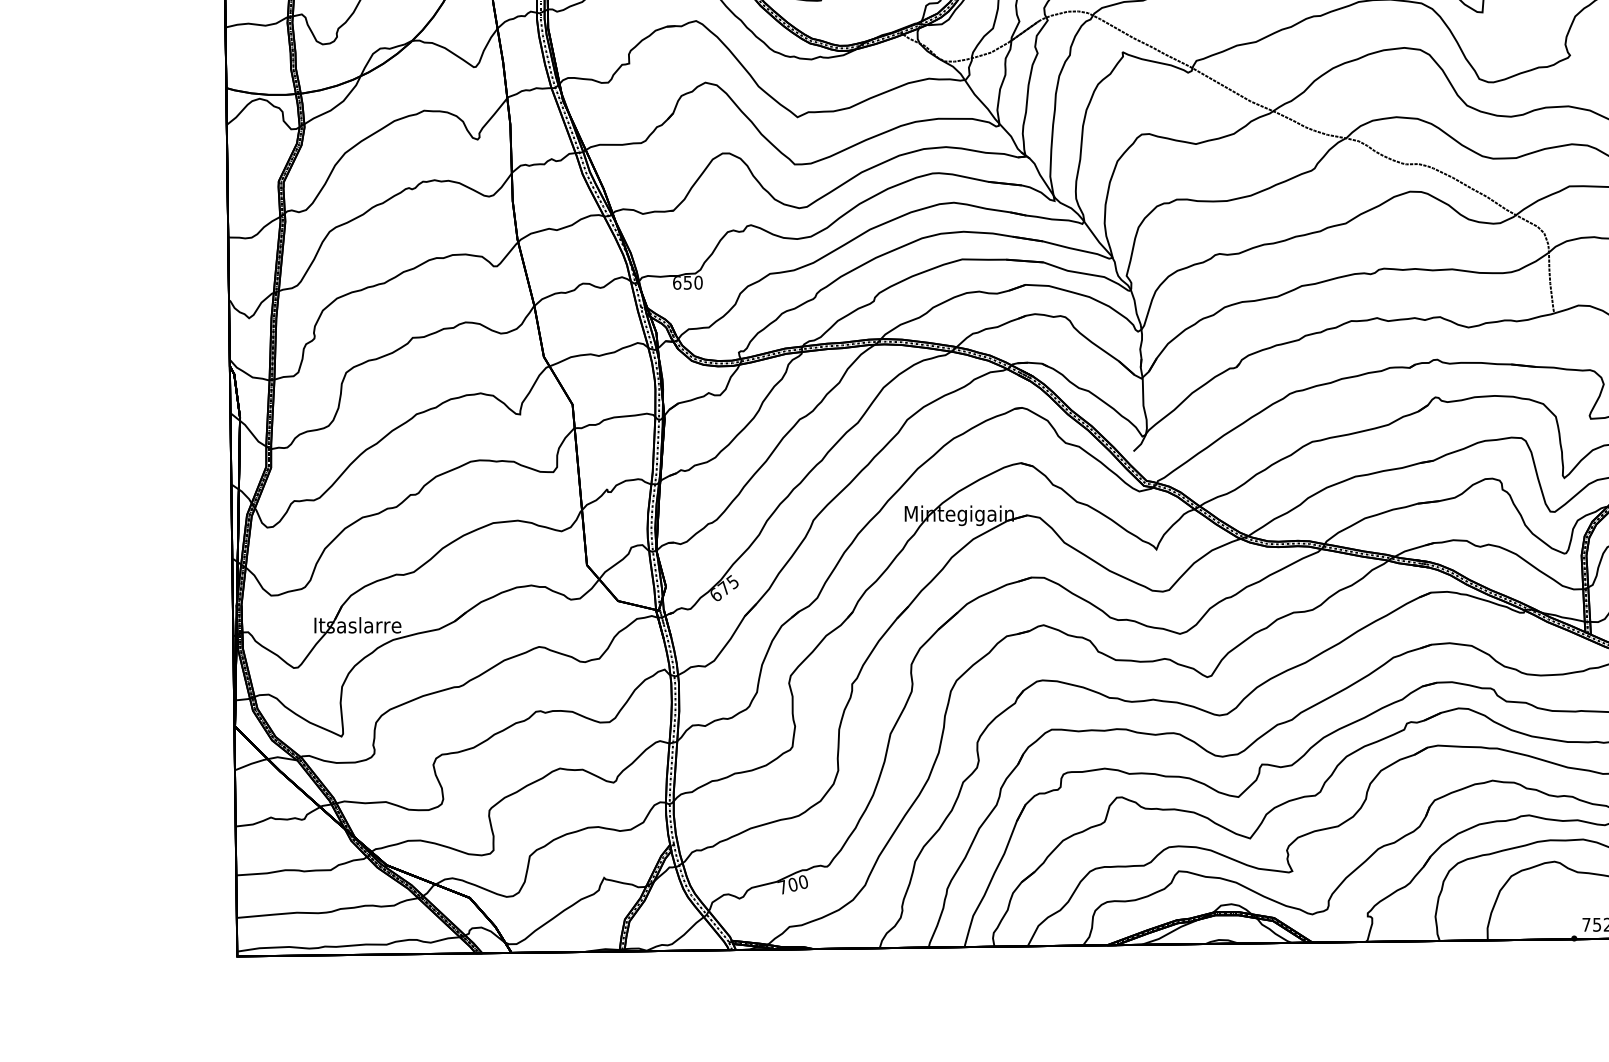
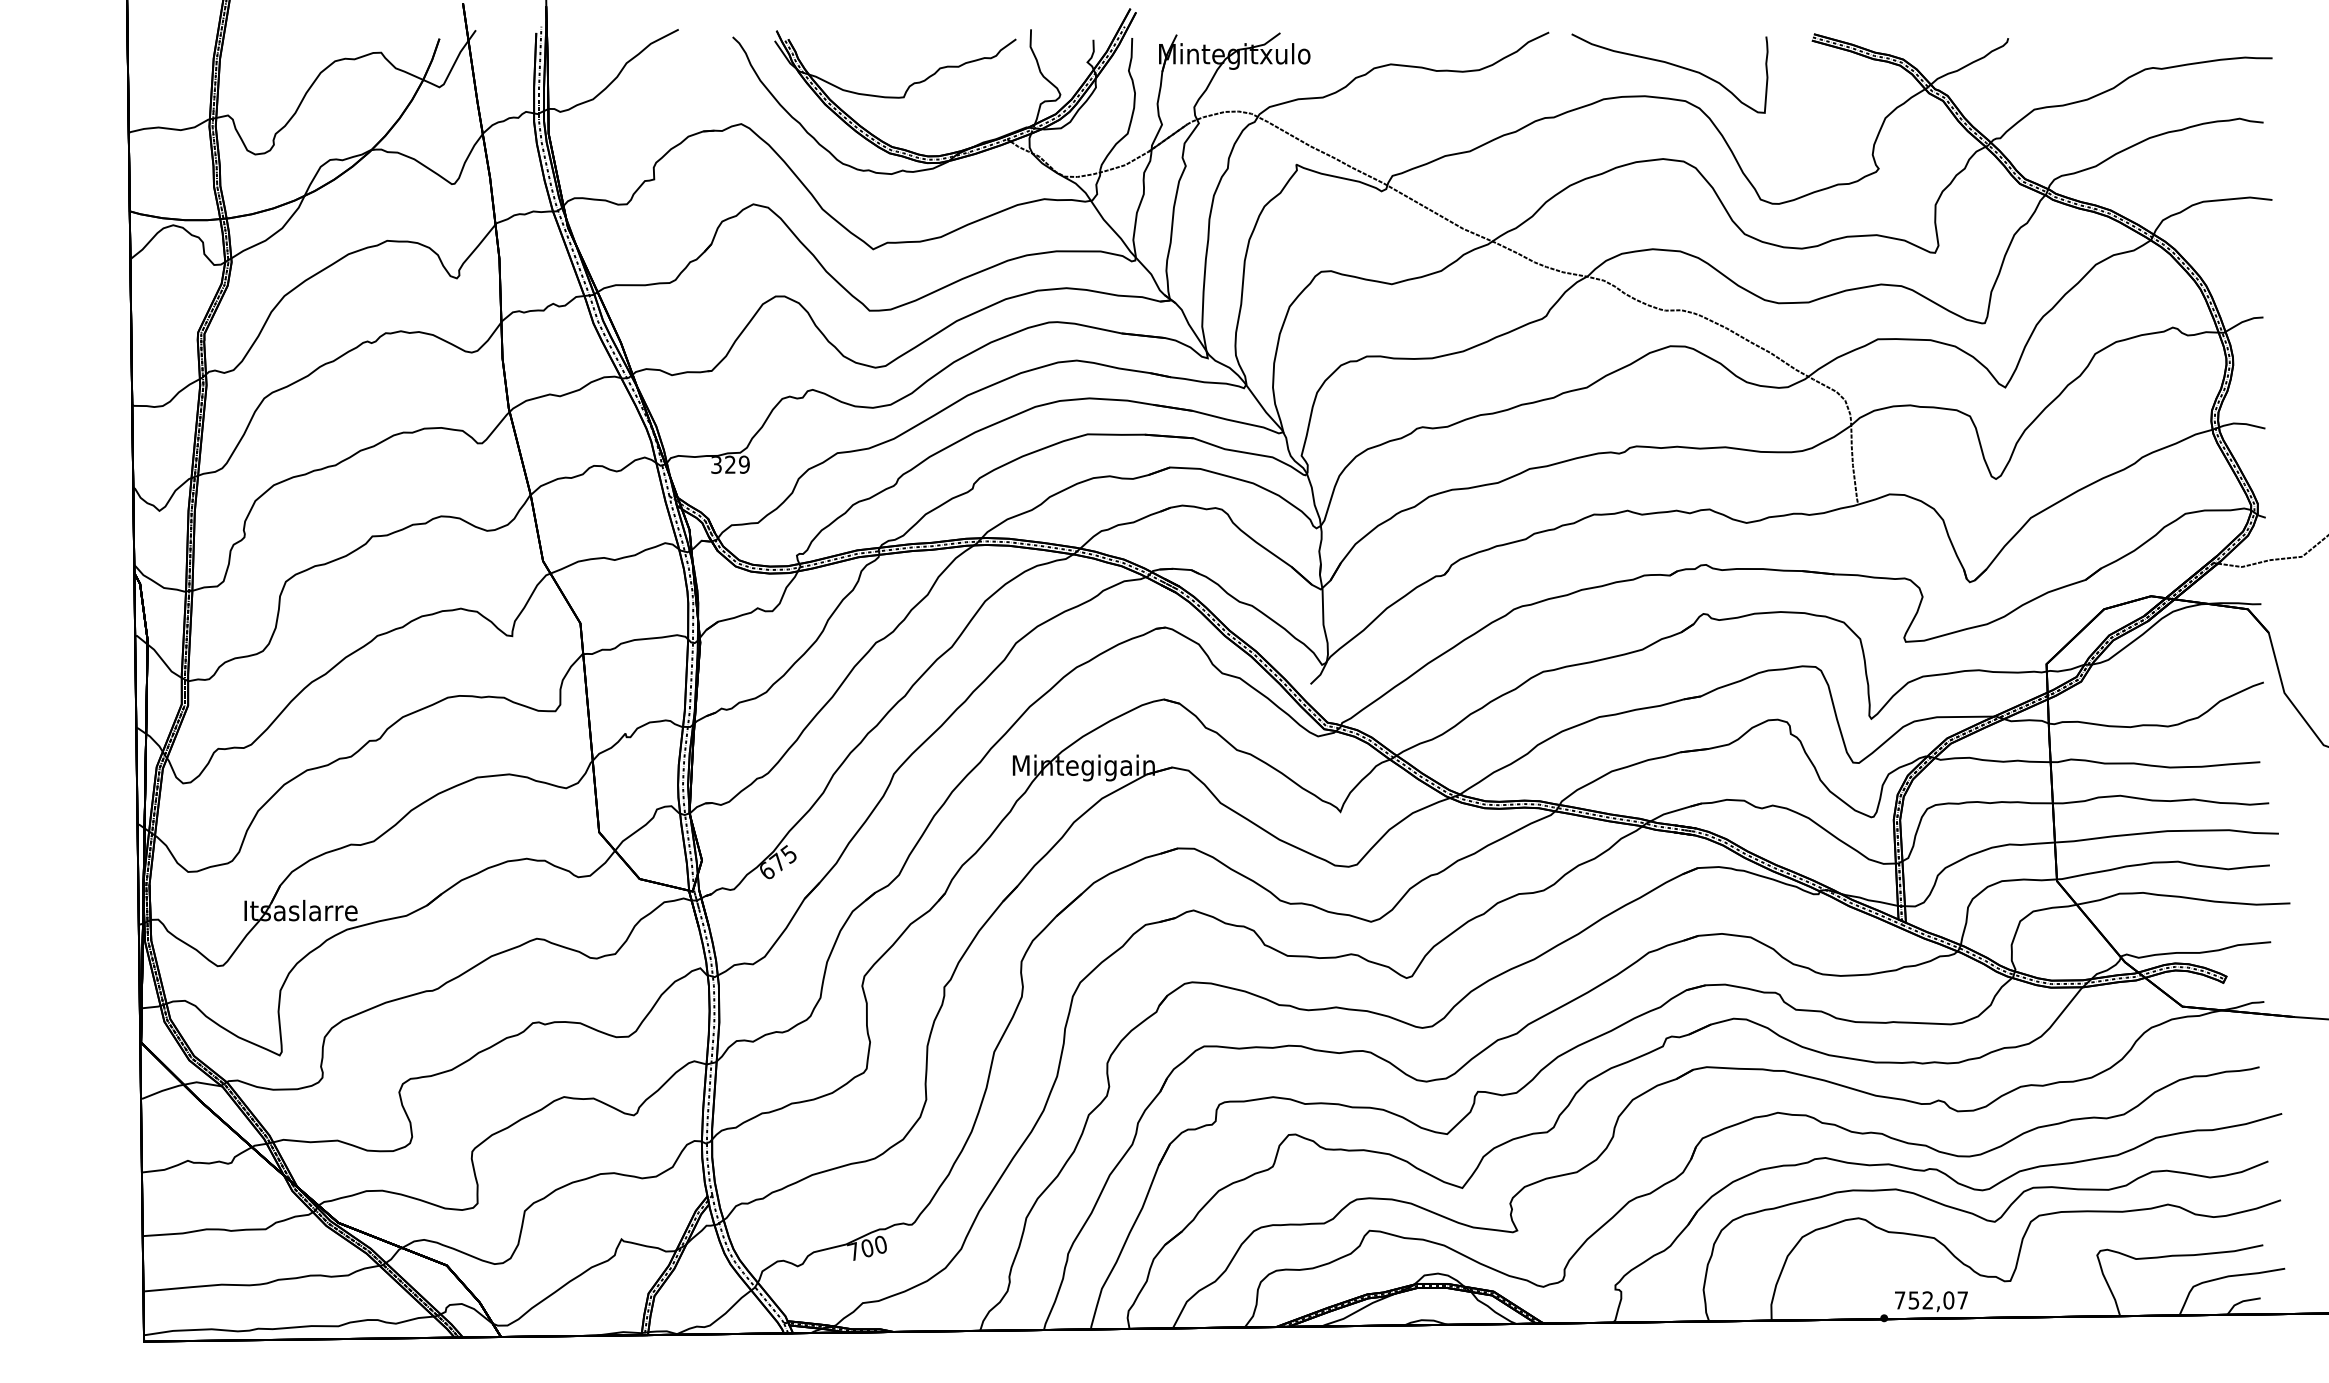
text: (687, 282) -> (730, 464), 650 -> 329

